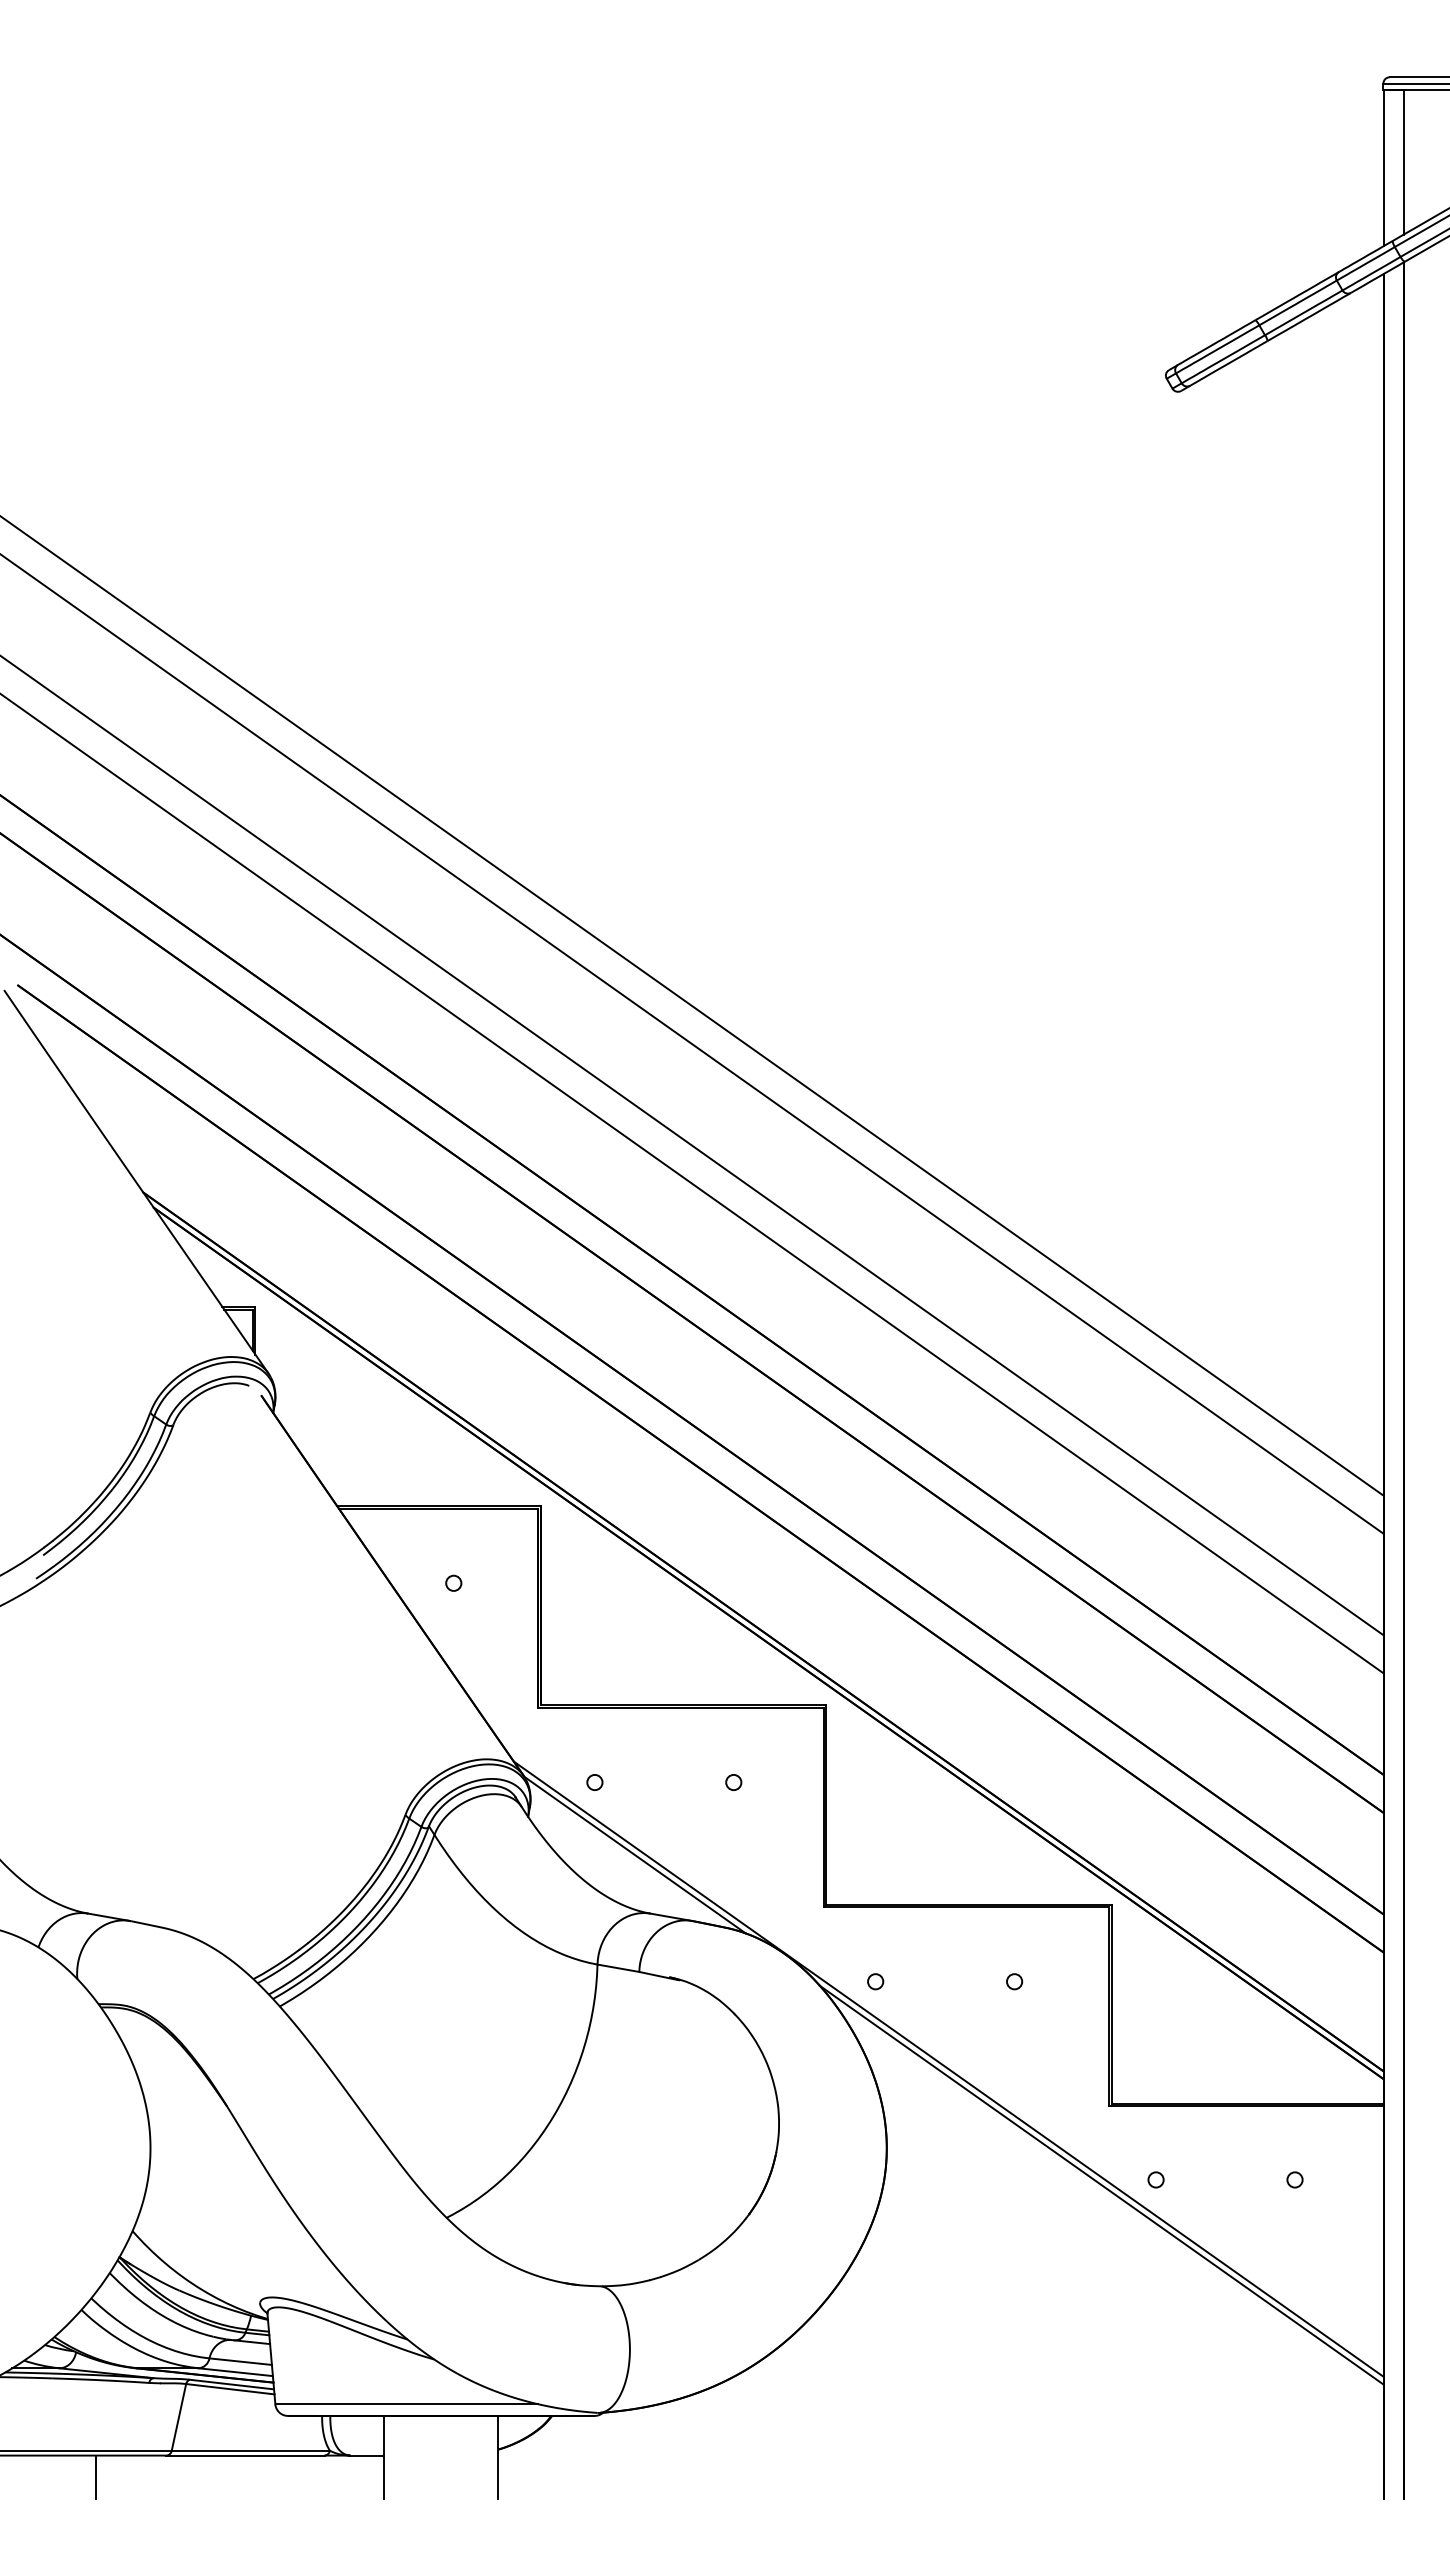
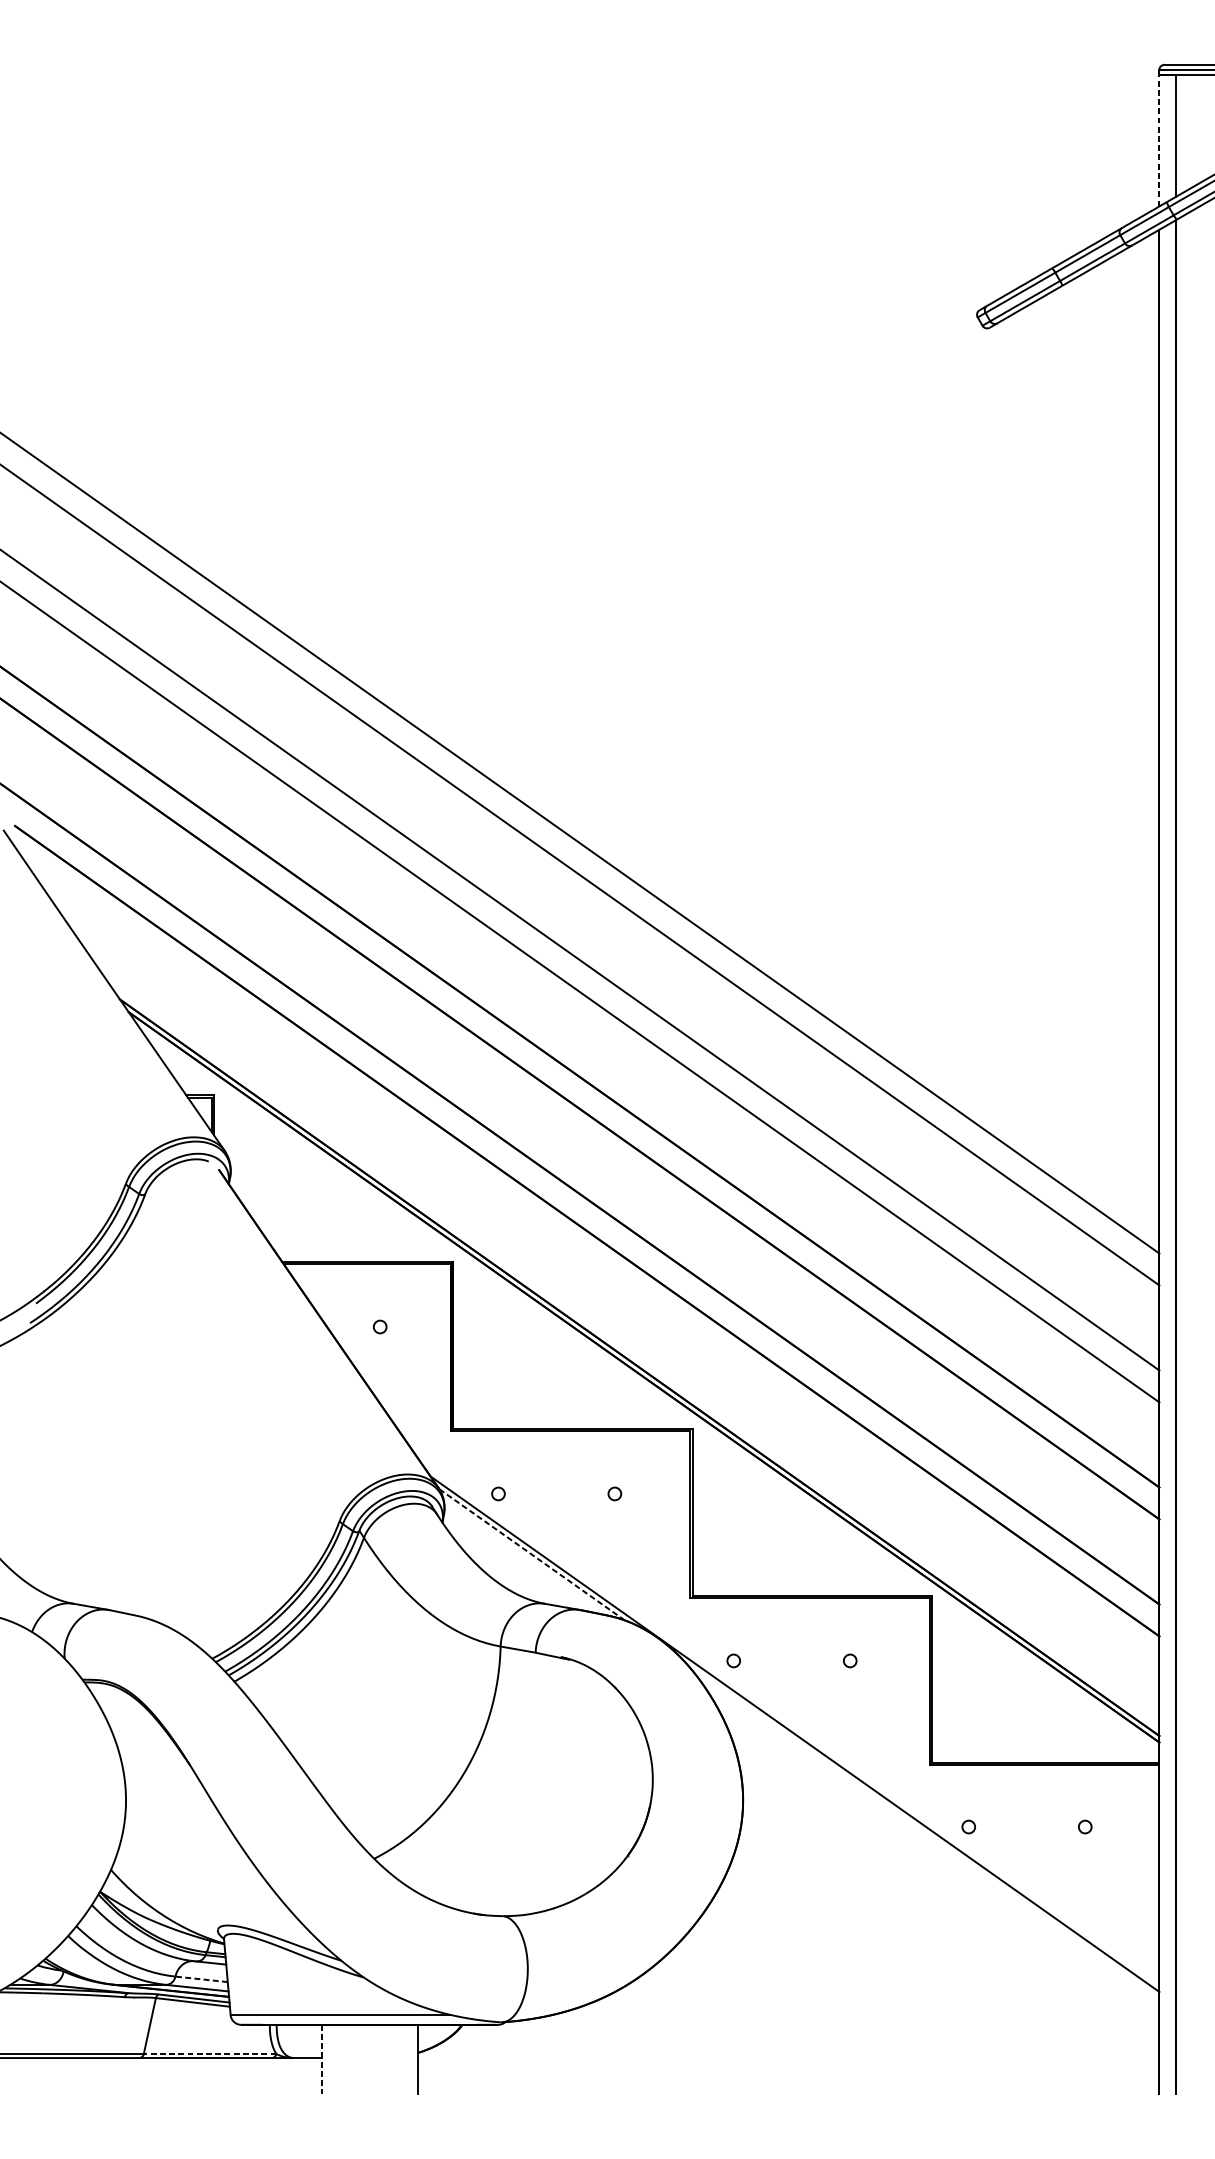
line: (1383, 167) -> (1159, 140), solid -> dashed
line: (635, 1855) -> (532, 1555), solid -> dashed
line: (1101, 2184) -> (923, 1830), removed
line: (240, 2361) -> (201, 1979), solid -> dashed
line: (250, 2450) -> (209, 2053), solid -> dashed
line: (384, 2457) -> (322, 2059), solid -> dashed
line: (95, 2476) -> (79, 2075), removed

